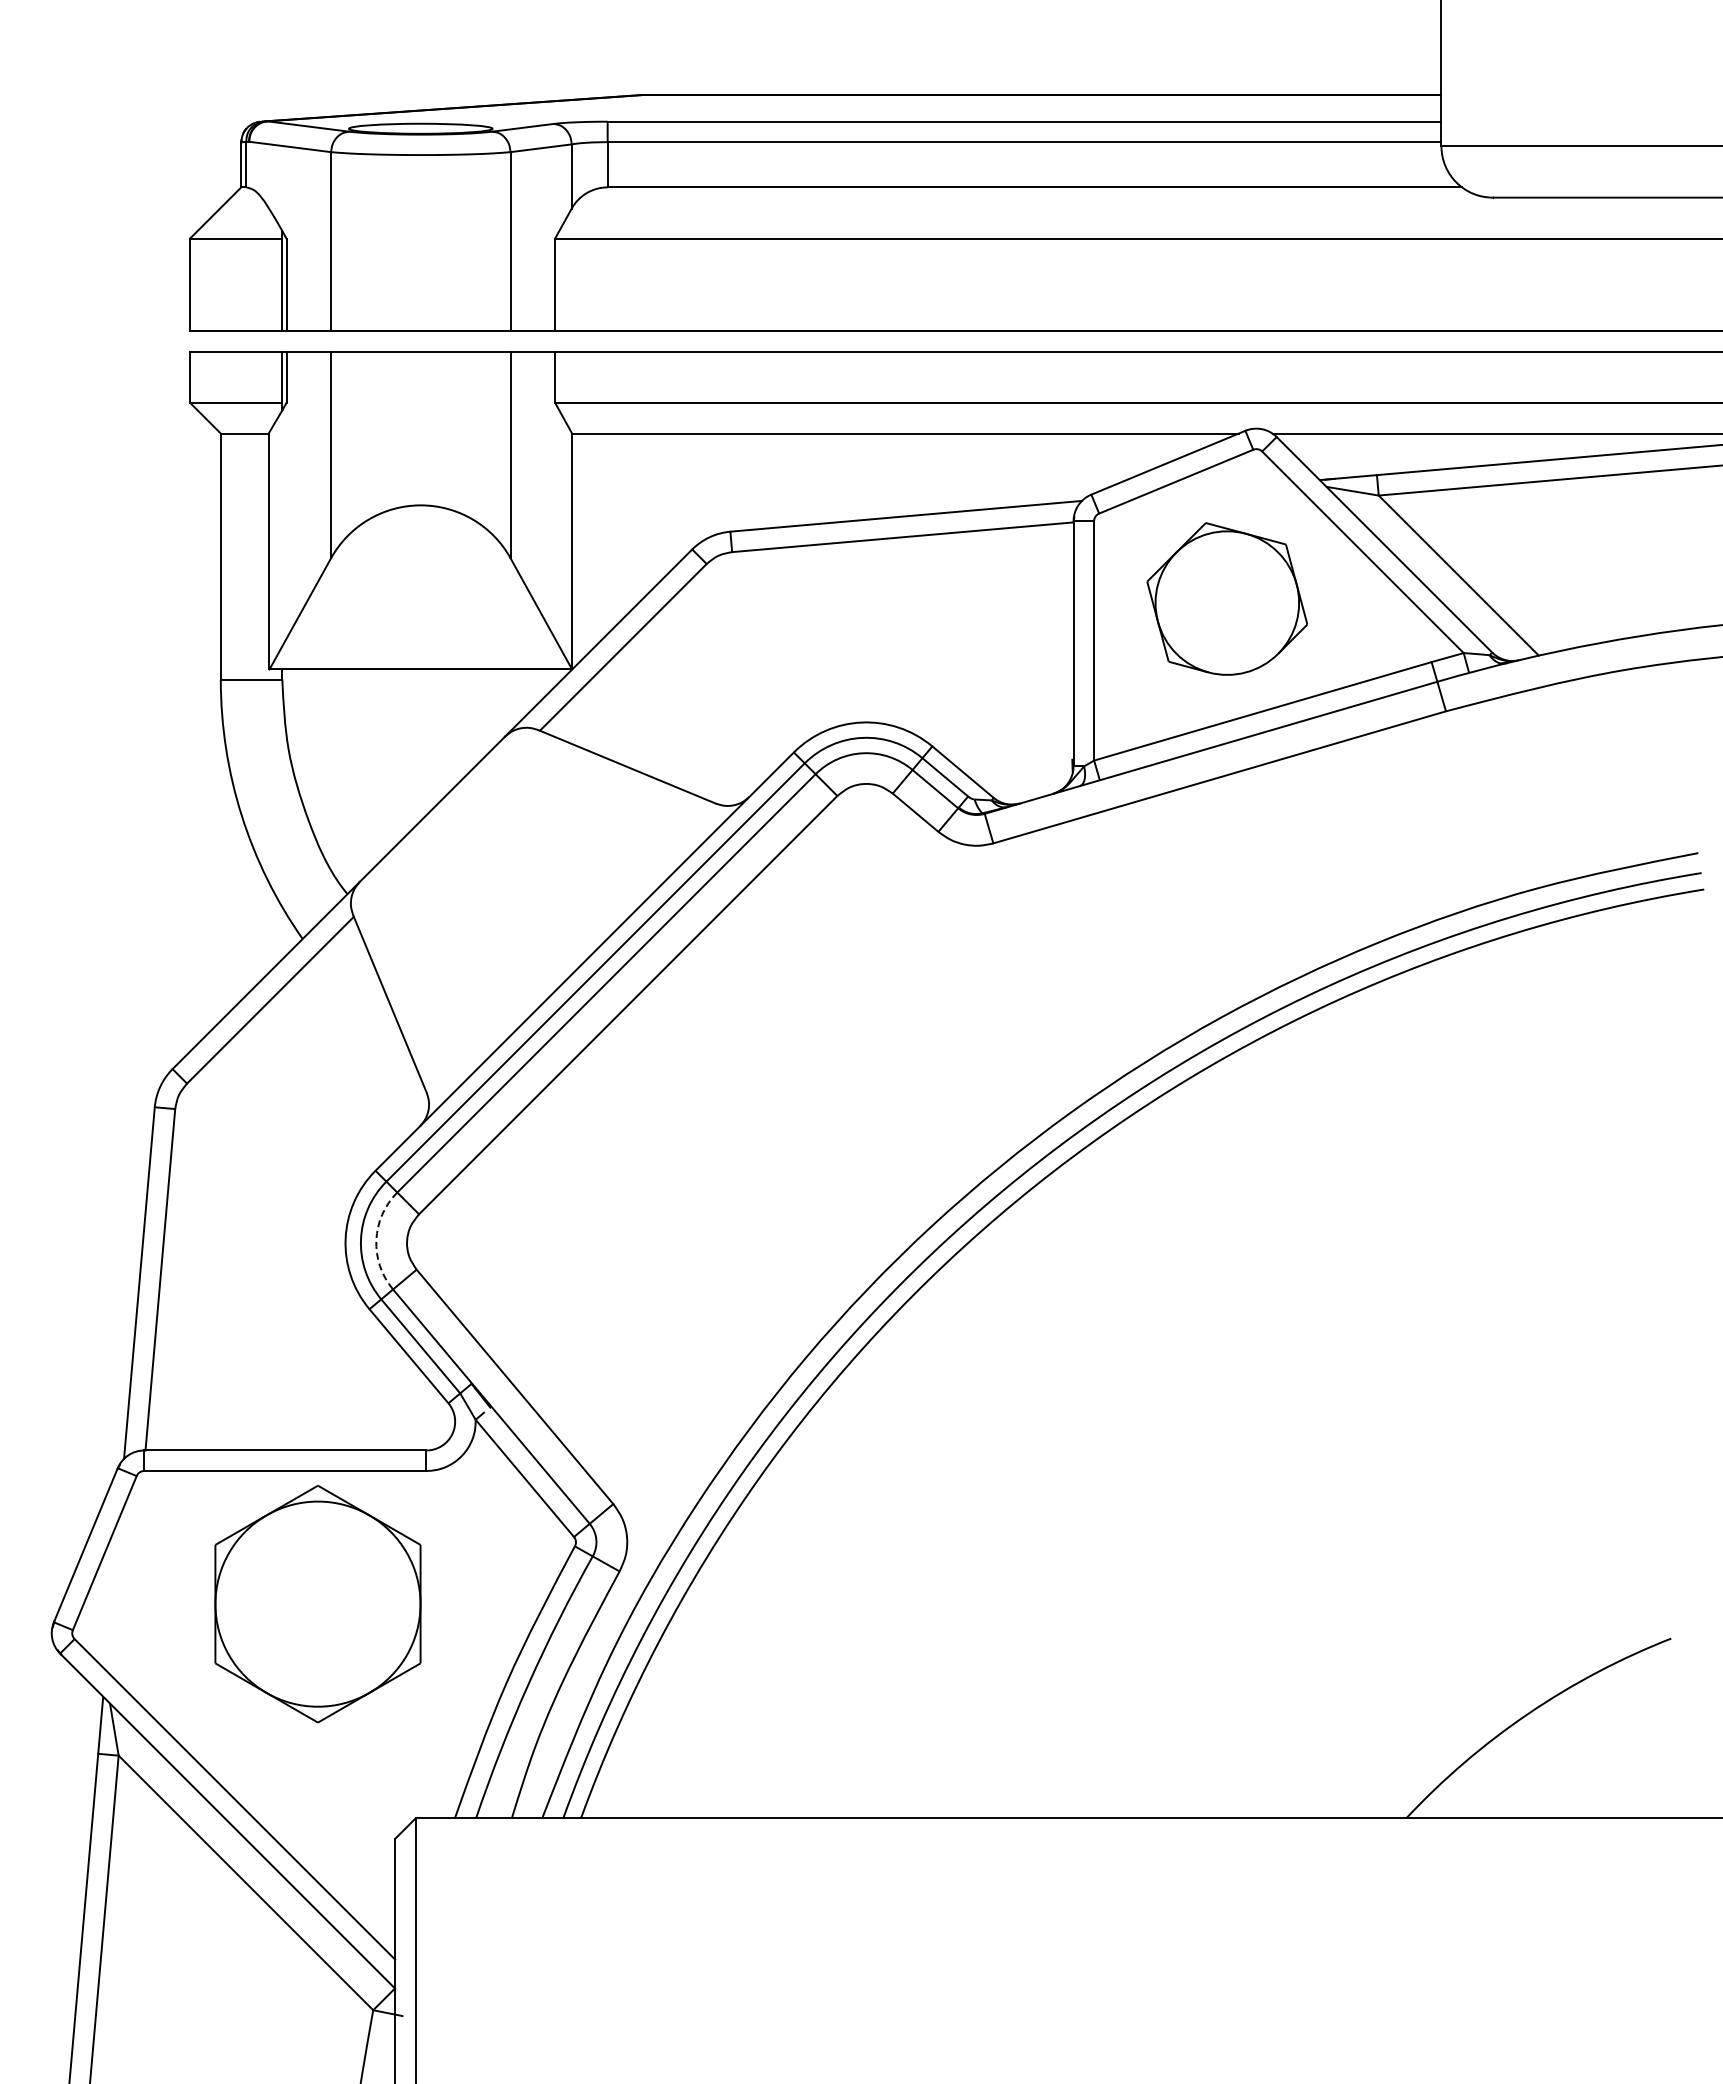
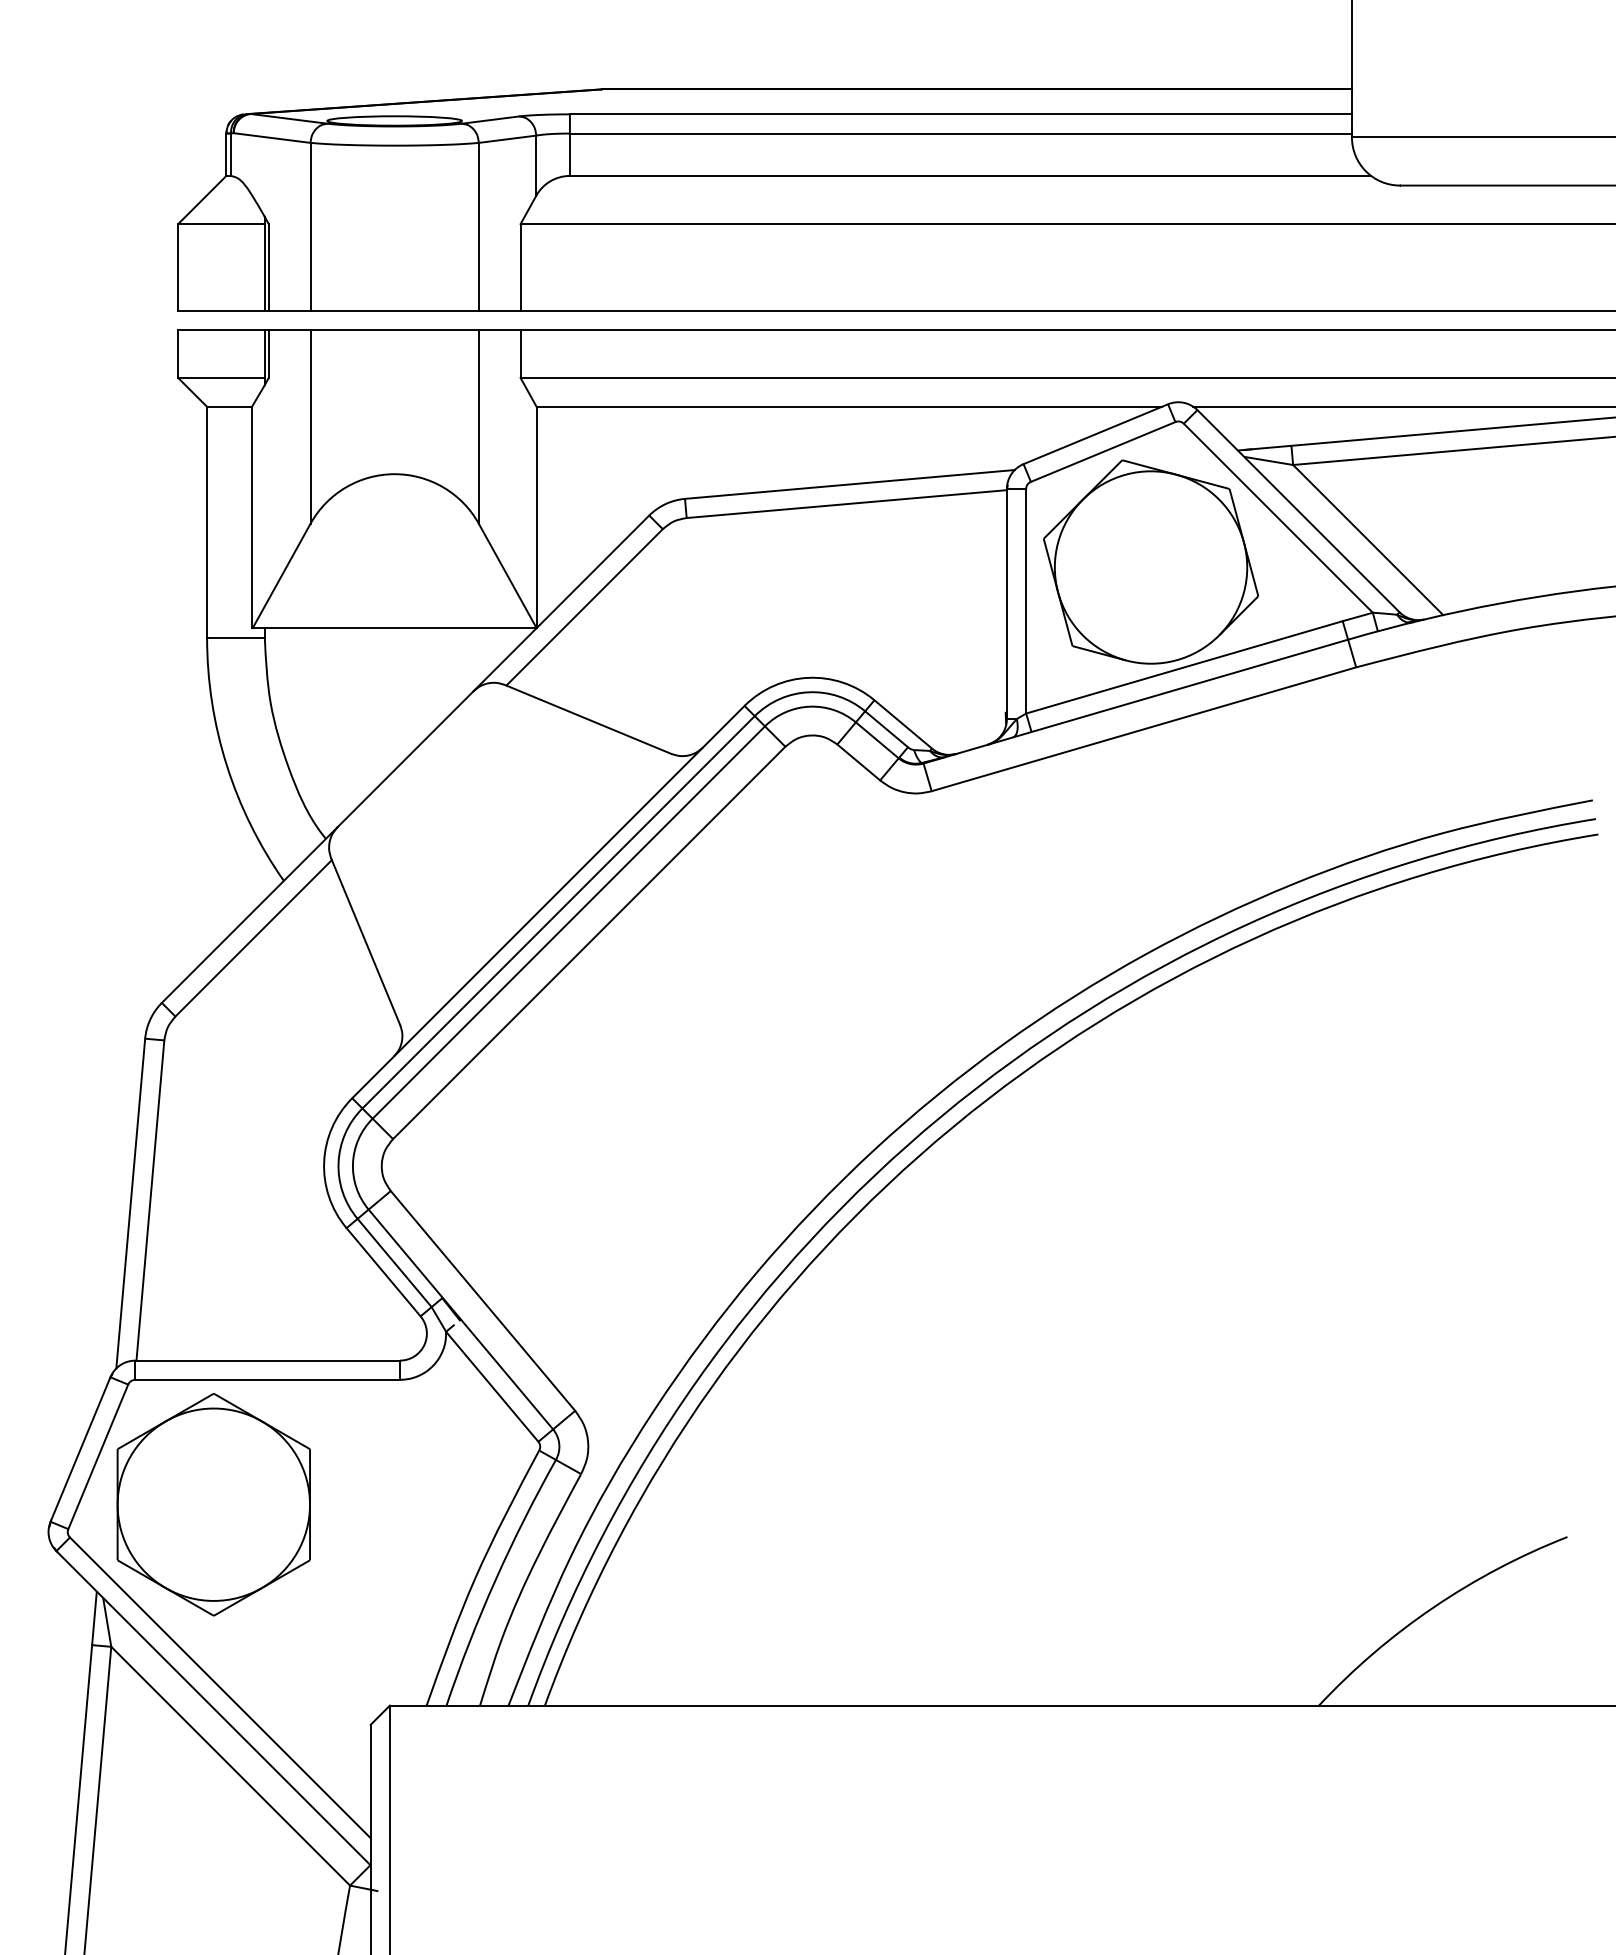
part: (1227, 598) -> (1151, 561), size x1.43
arc: (376, 1240) -> (353, 1163), dashed -> solid
part: (317, 1604) -> (213, 1505), moved

